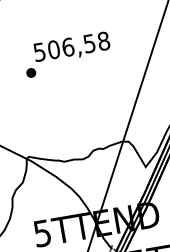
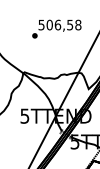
text: (66, 53) -> (56, 28), moved

